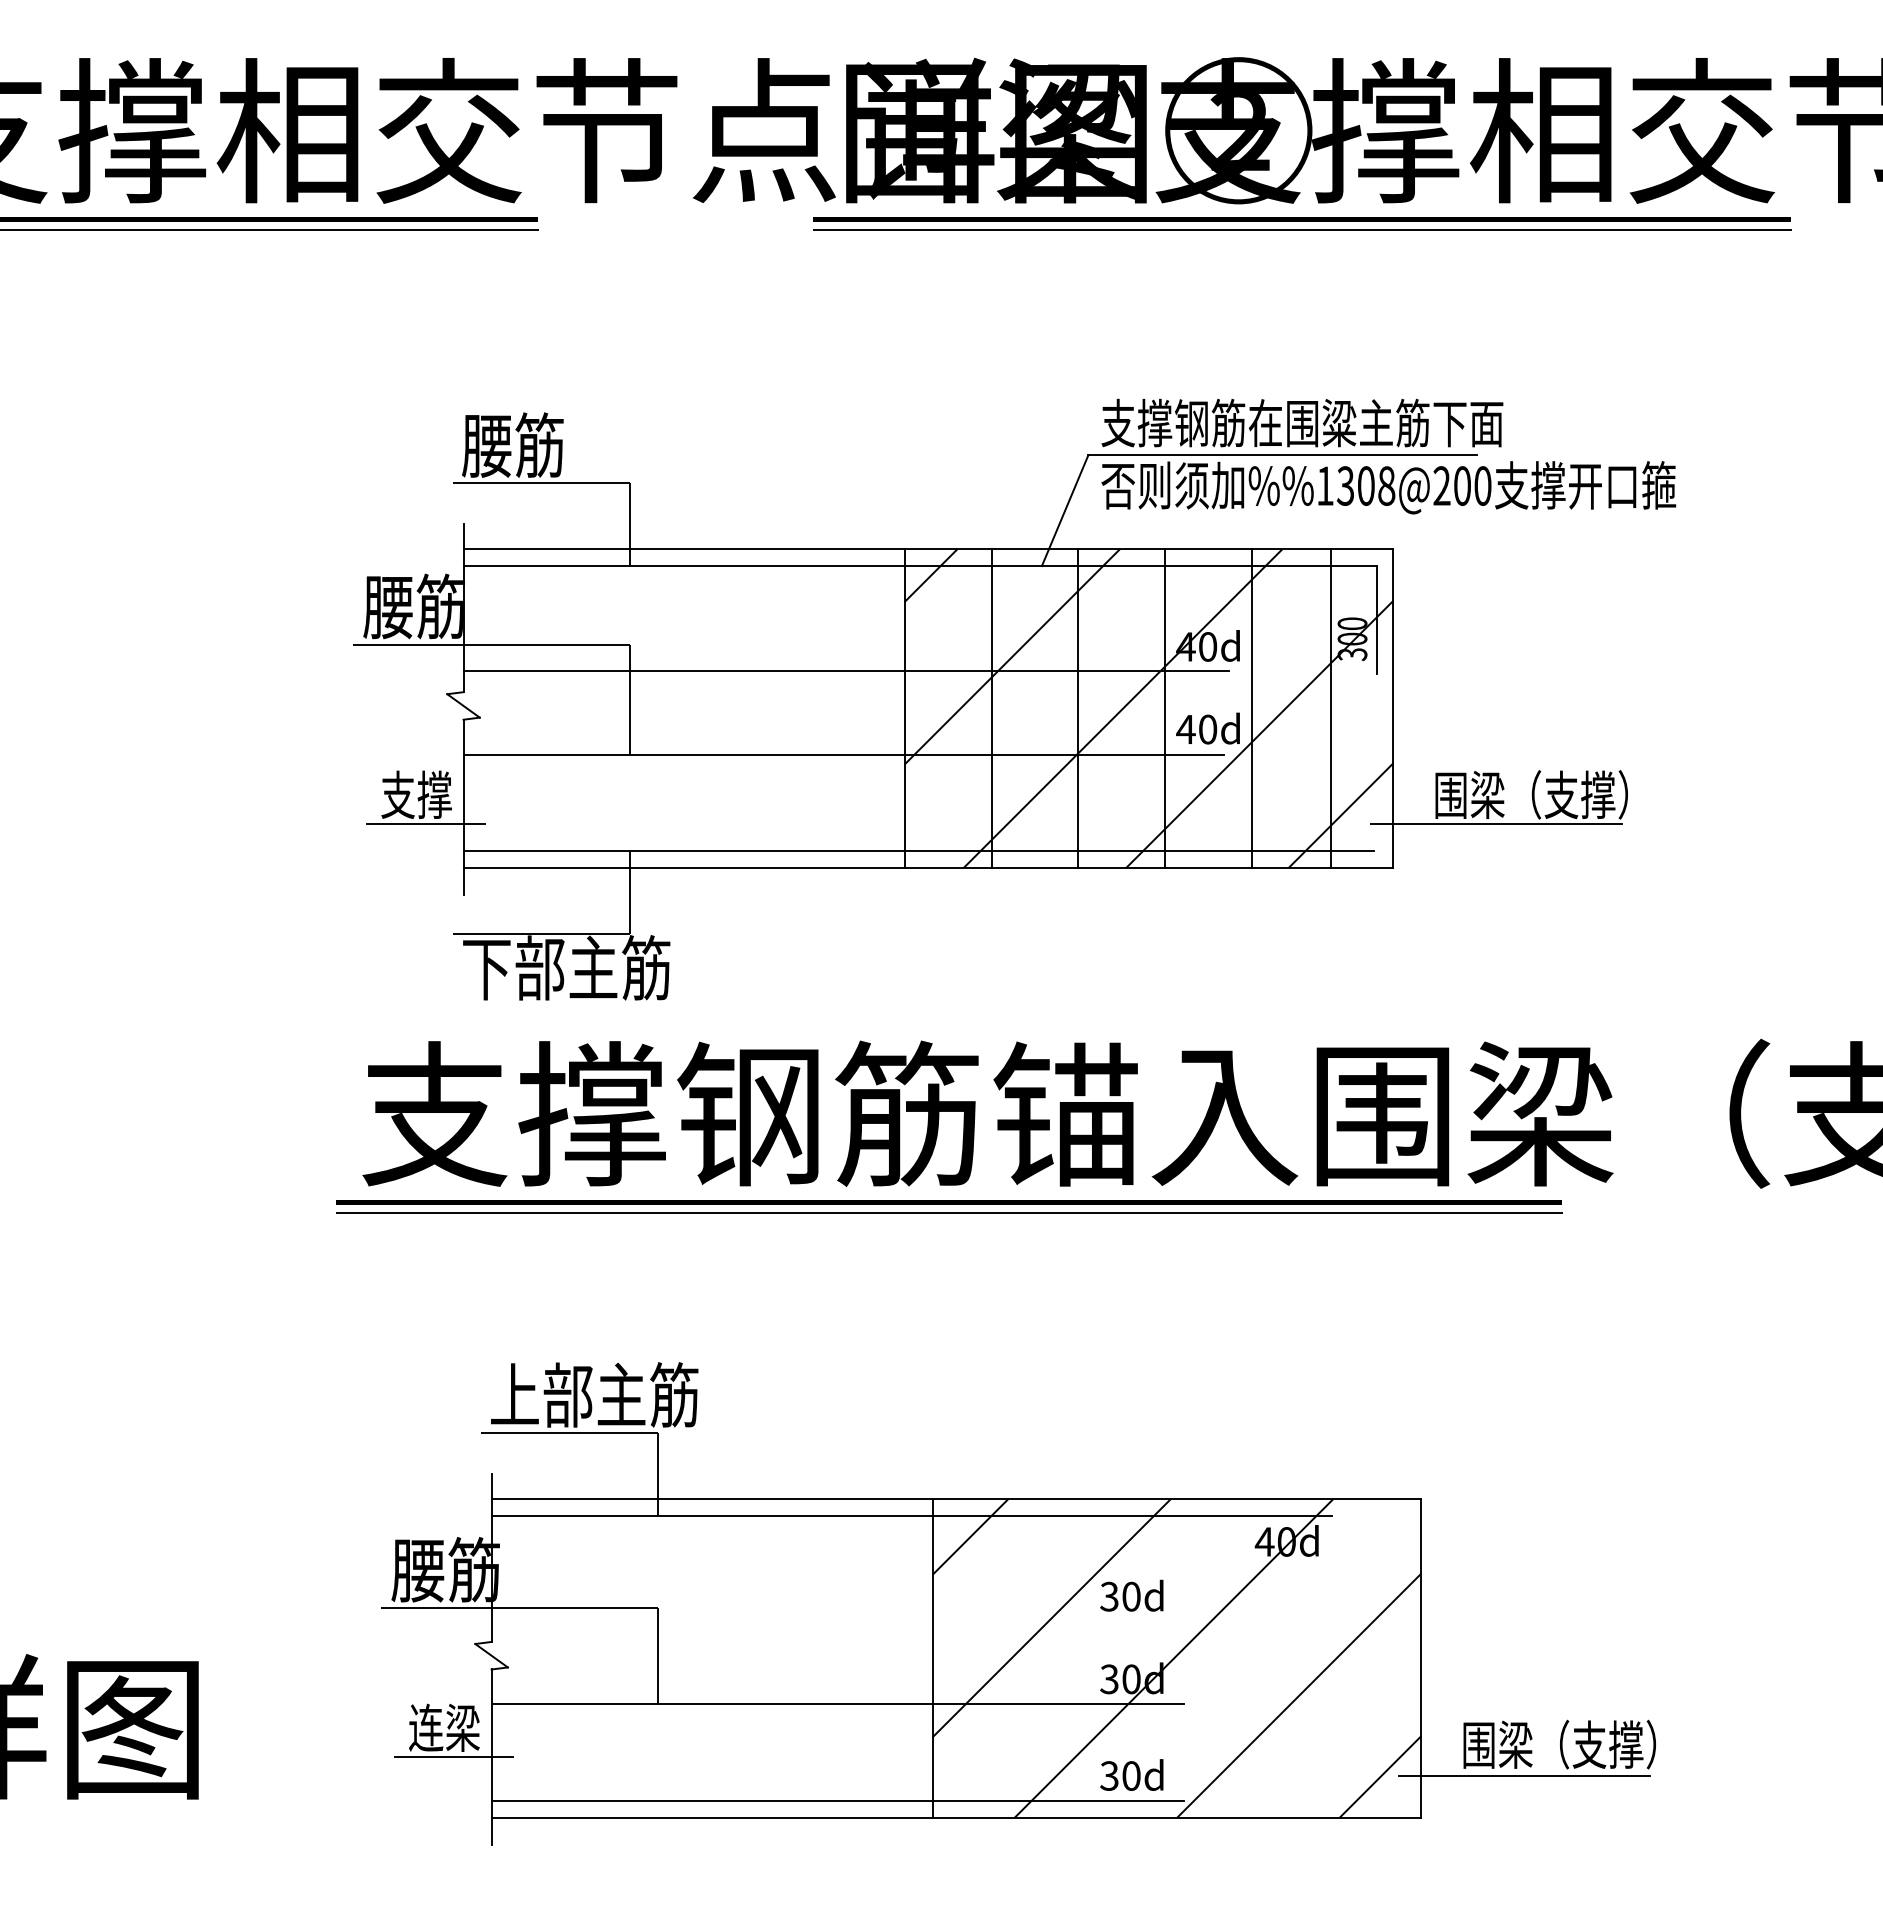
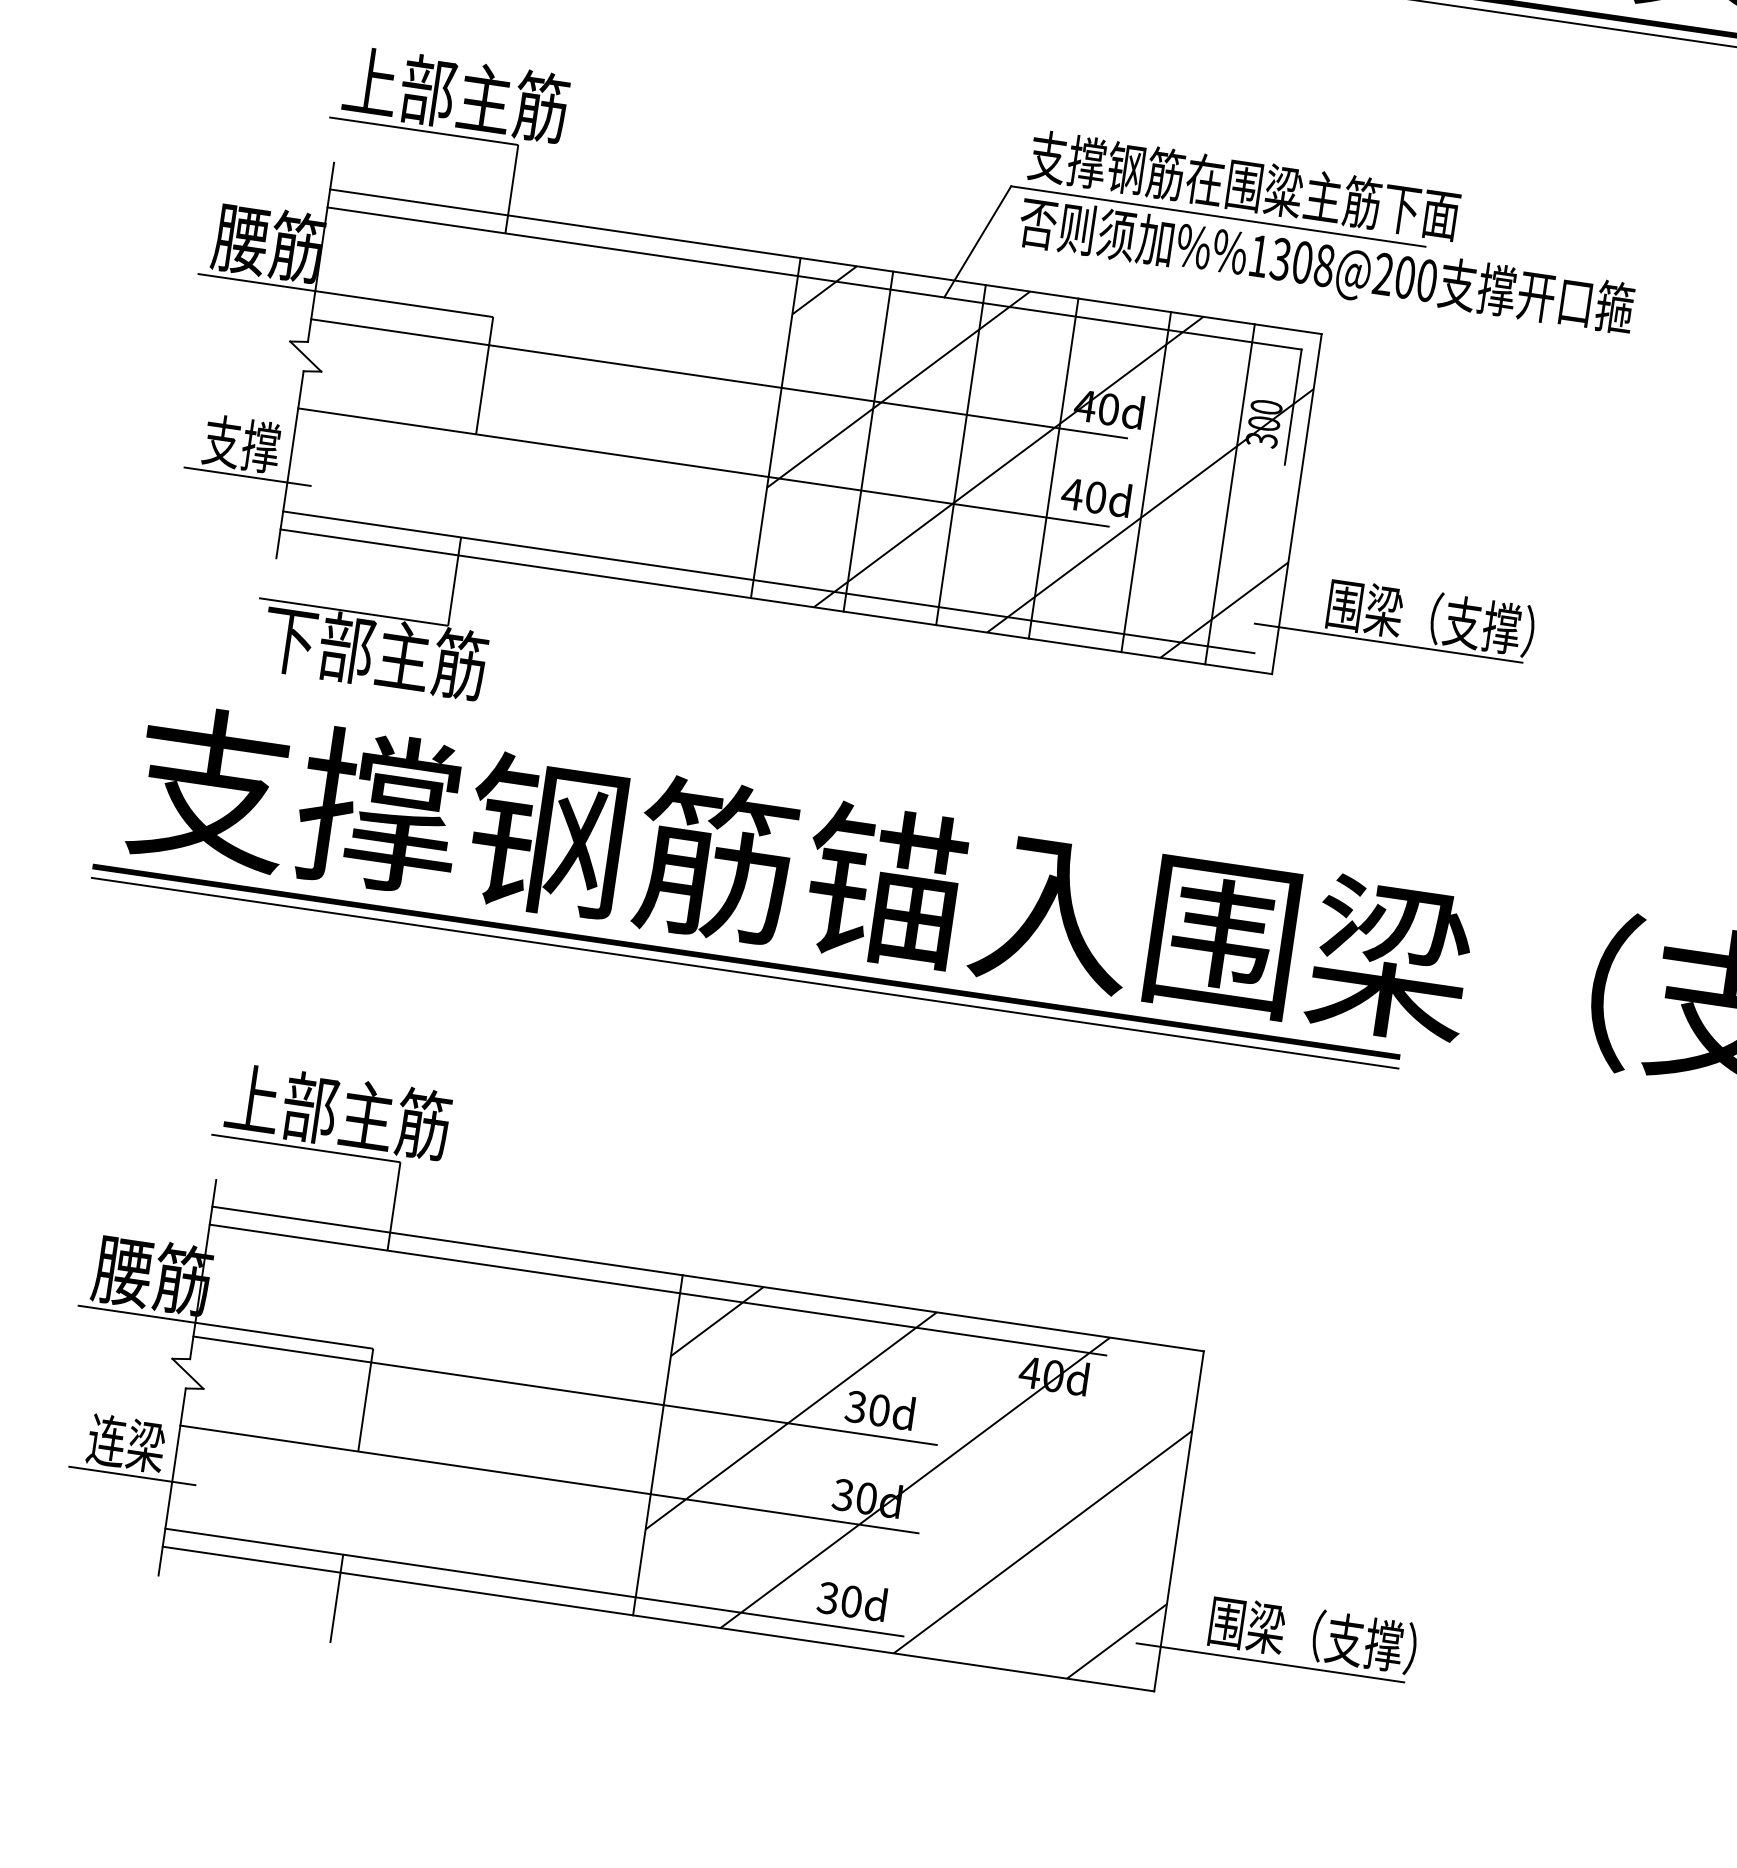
text: (566, 444) -> (456, 93), 腰筋 -> 上部主筋
line: (839, 1620) -> (564, 1390), added
line: (658, 1841) -> (337, 1597), added

